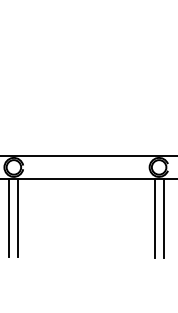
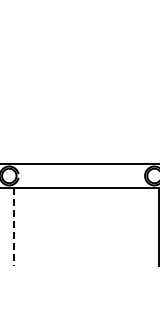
line: (9, 218) -> (4, 227), removed
line: (18, 218) -> (13, 227), solid -> dashed
line: (154, 218) -> (149, 227), removed

